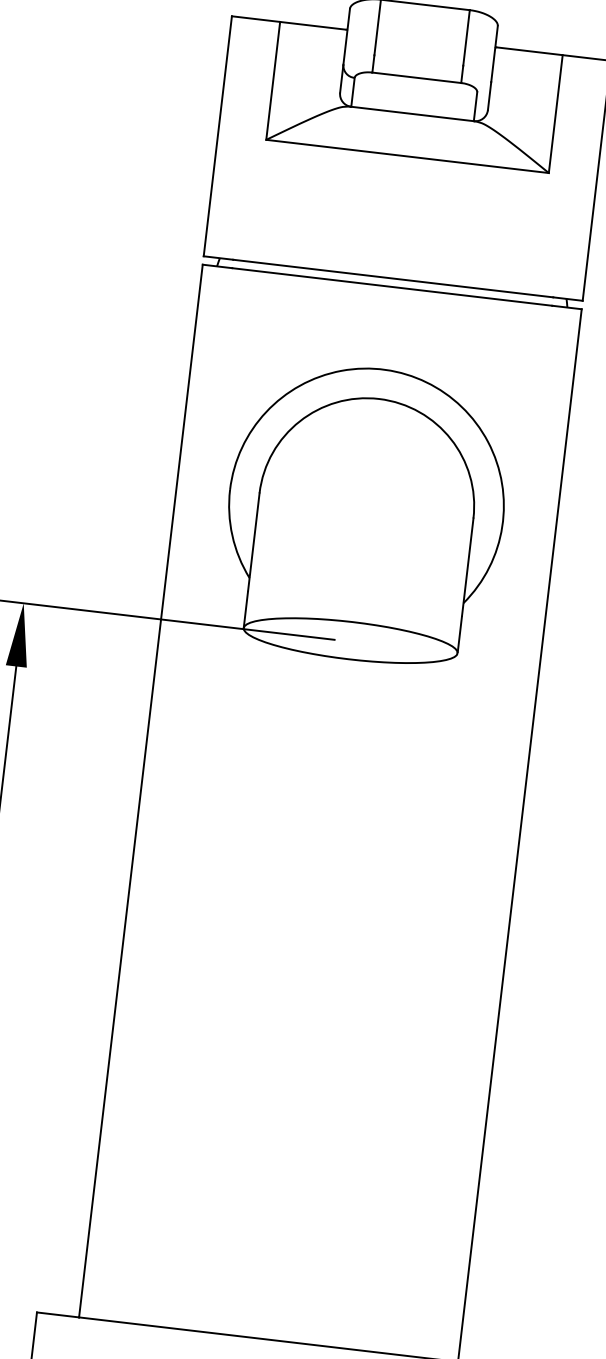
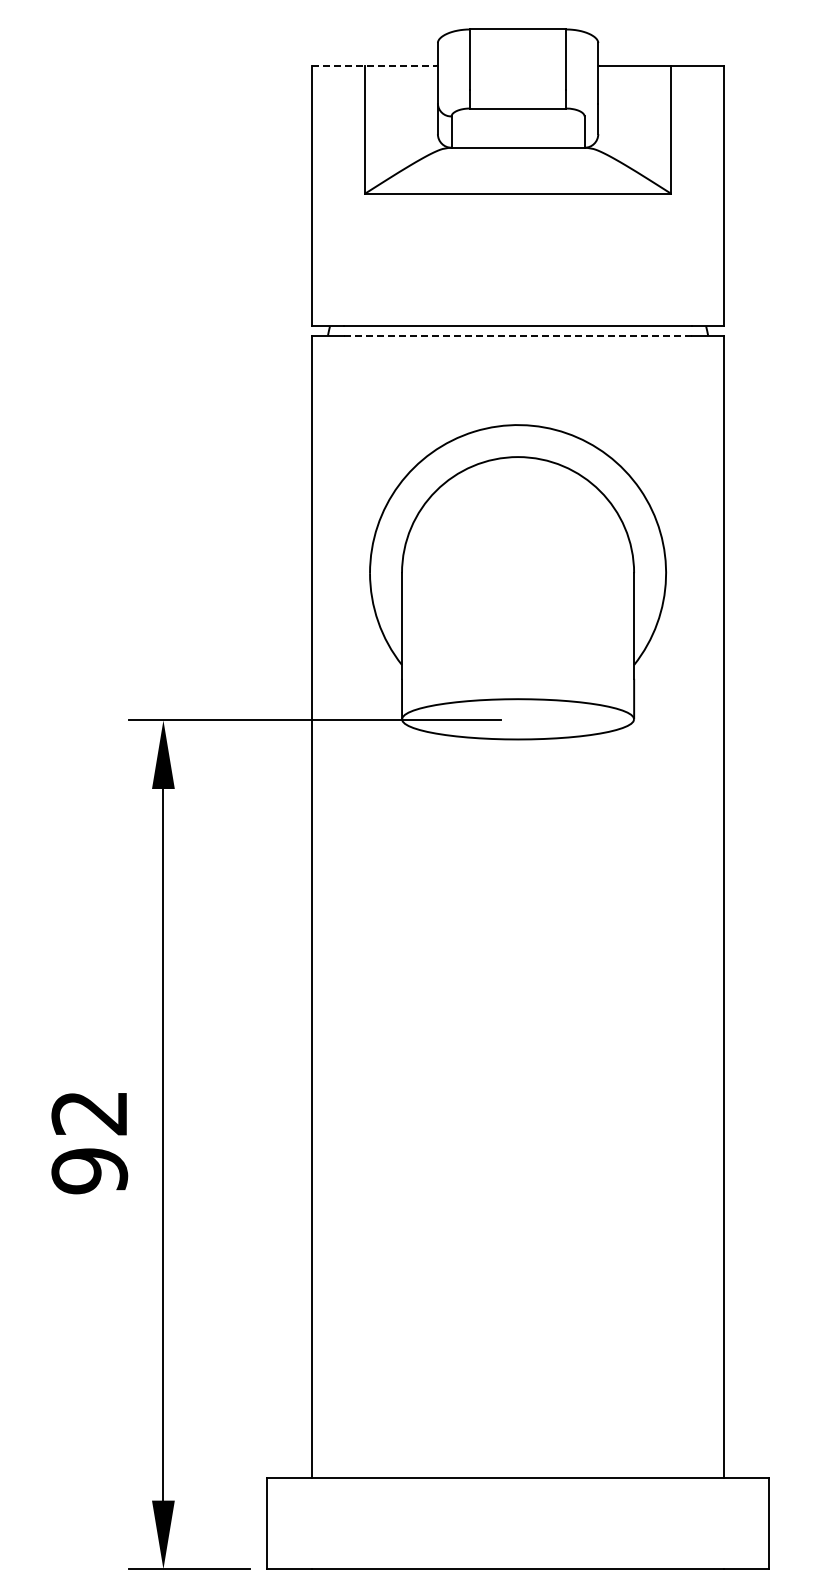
line: (289, 22) -> (374, 65), solid -> dashed
line: (392, 286) -> (518, 335), solid -> dashed

